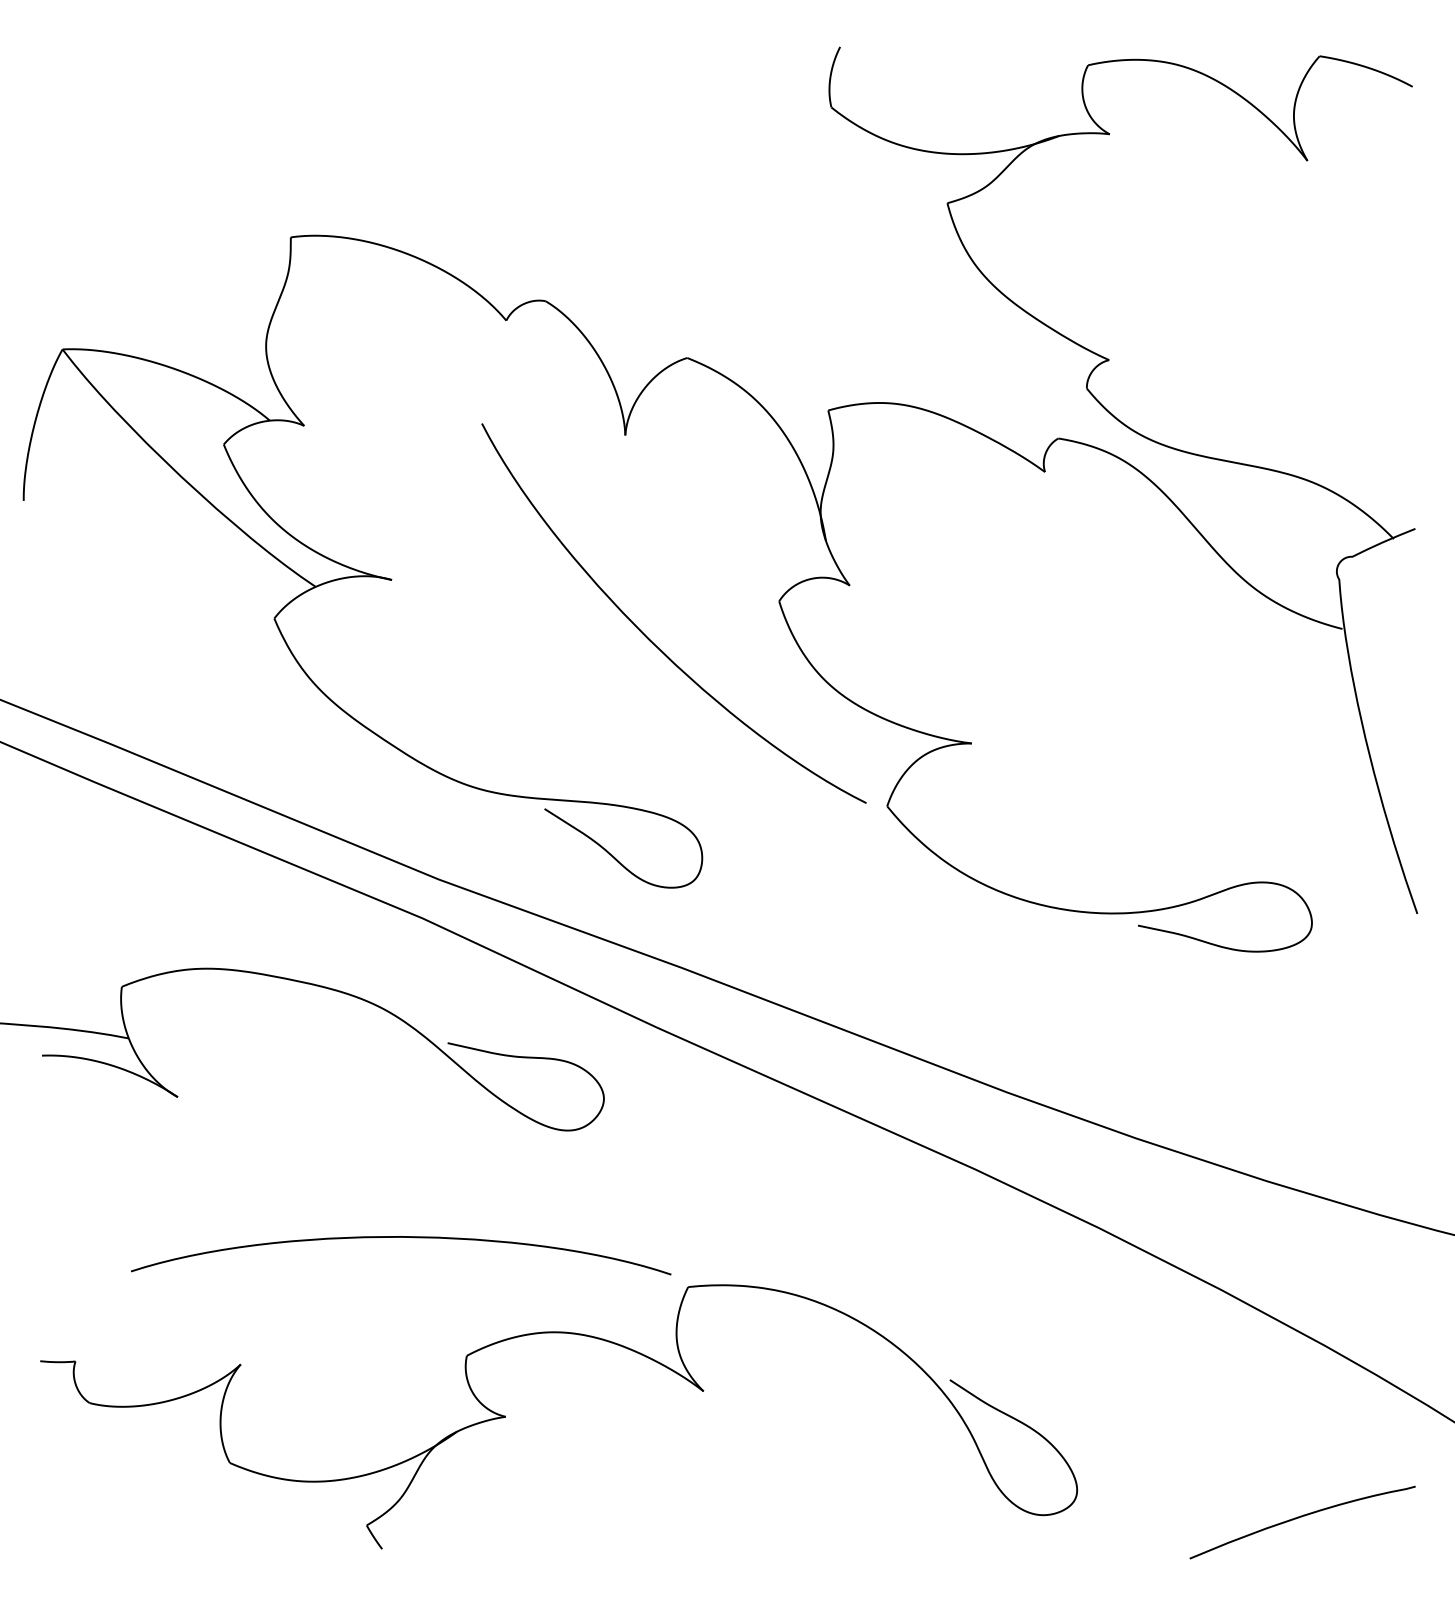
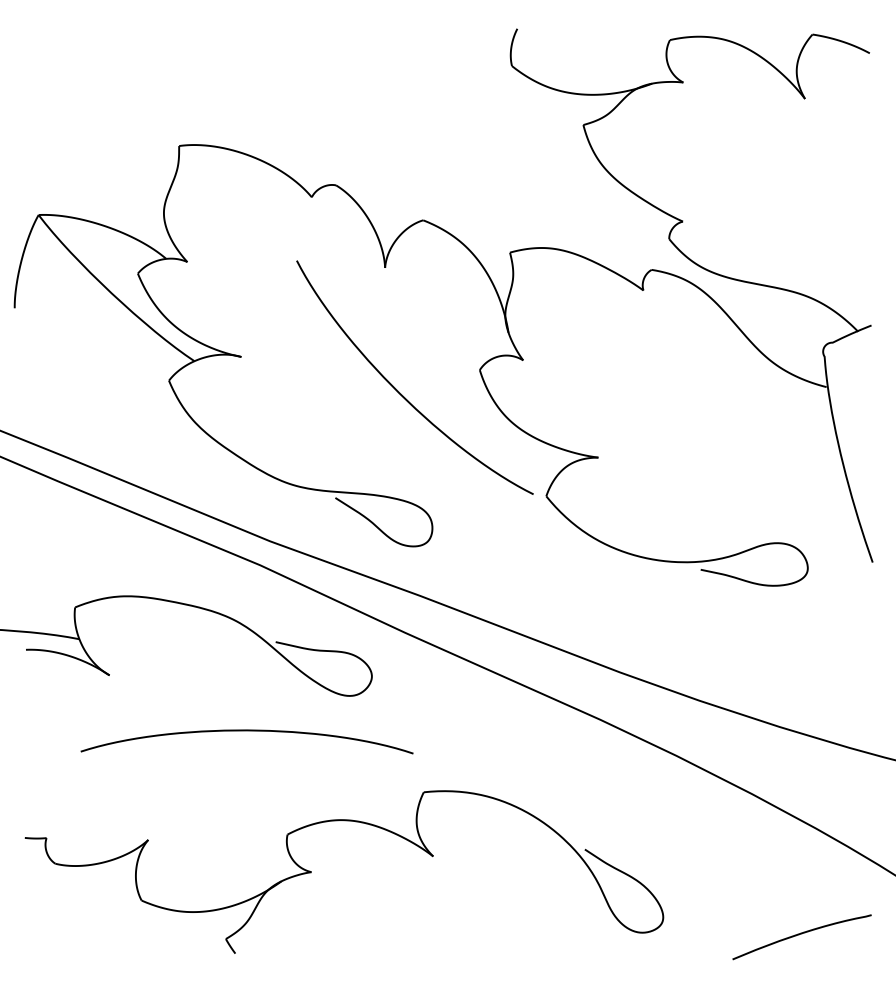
curve: (400, 1238) -> (246, 731), moved

